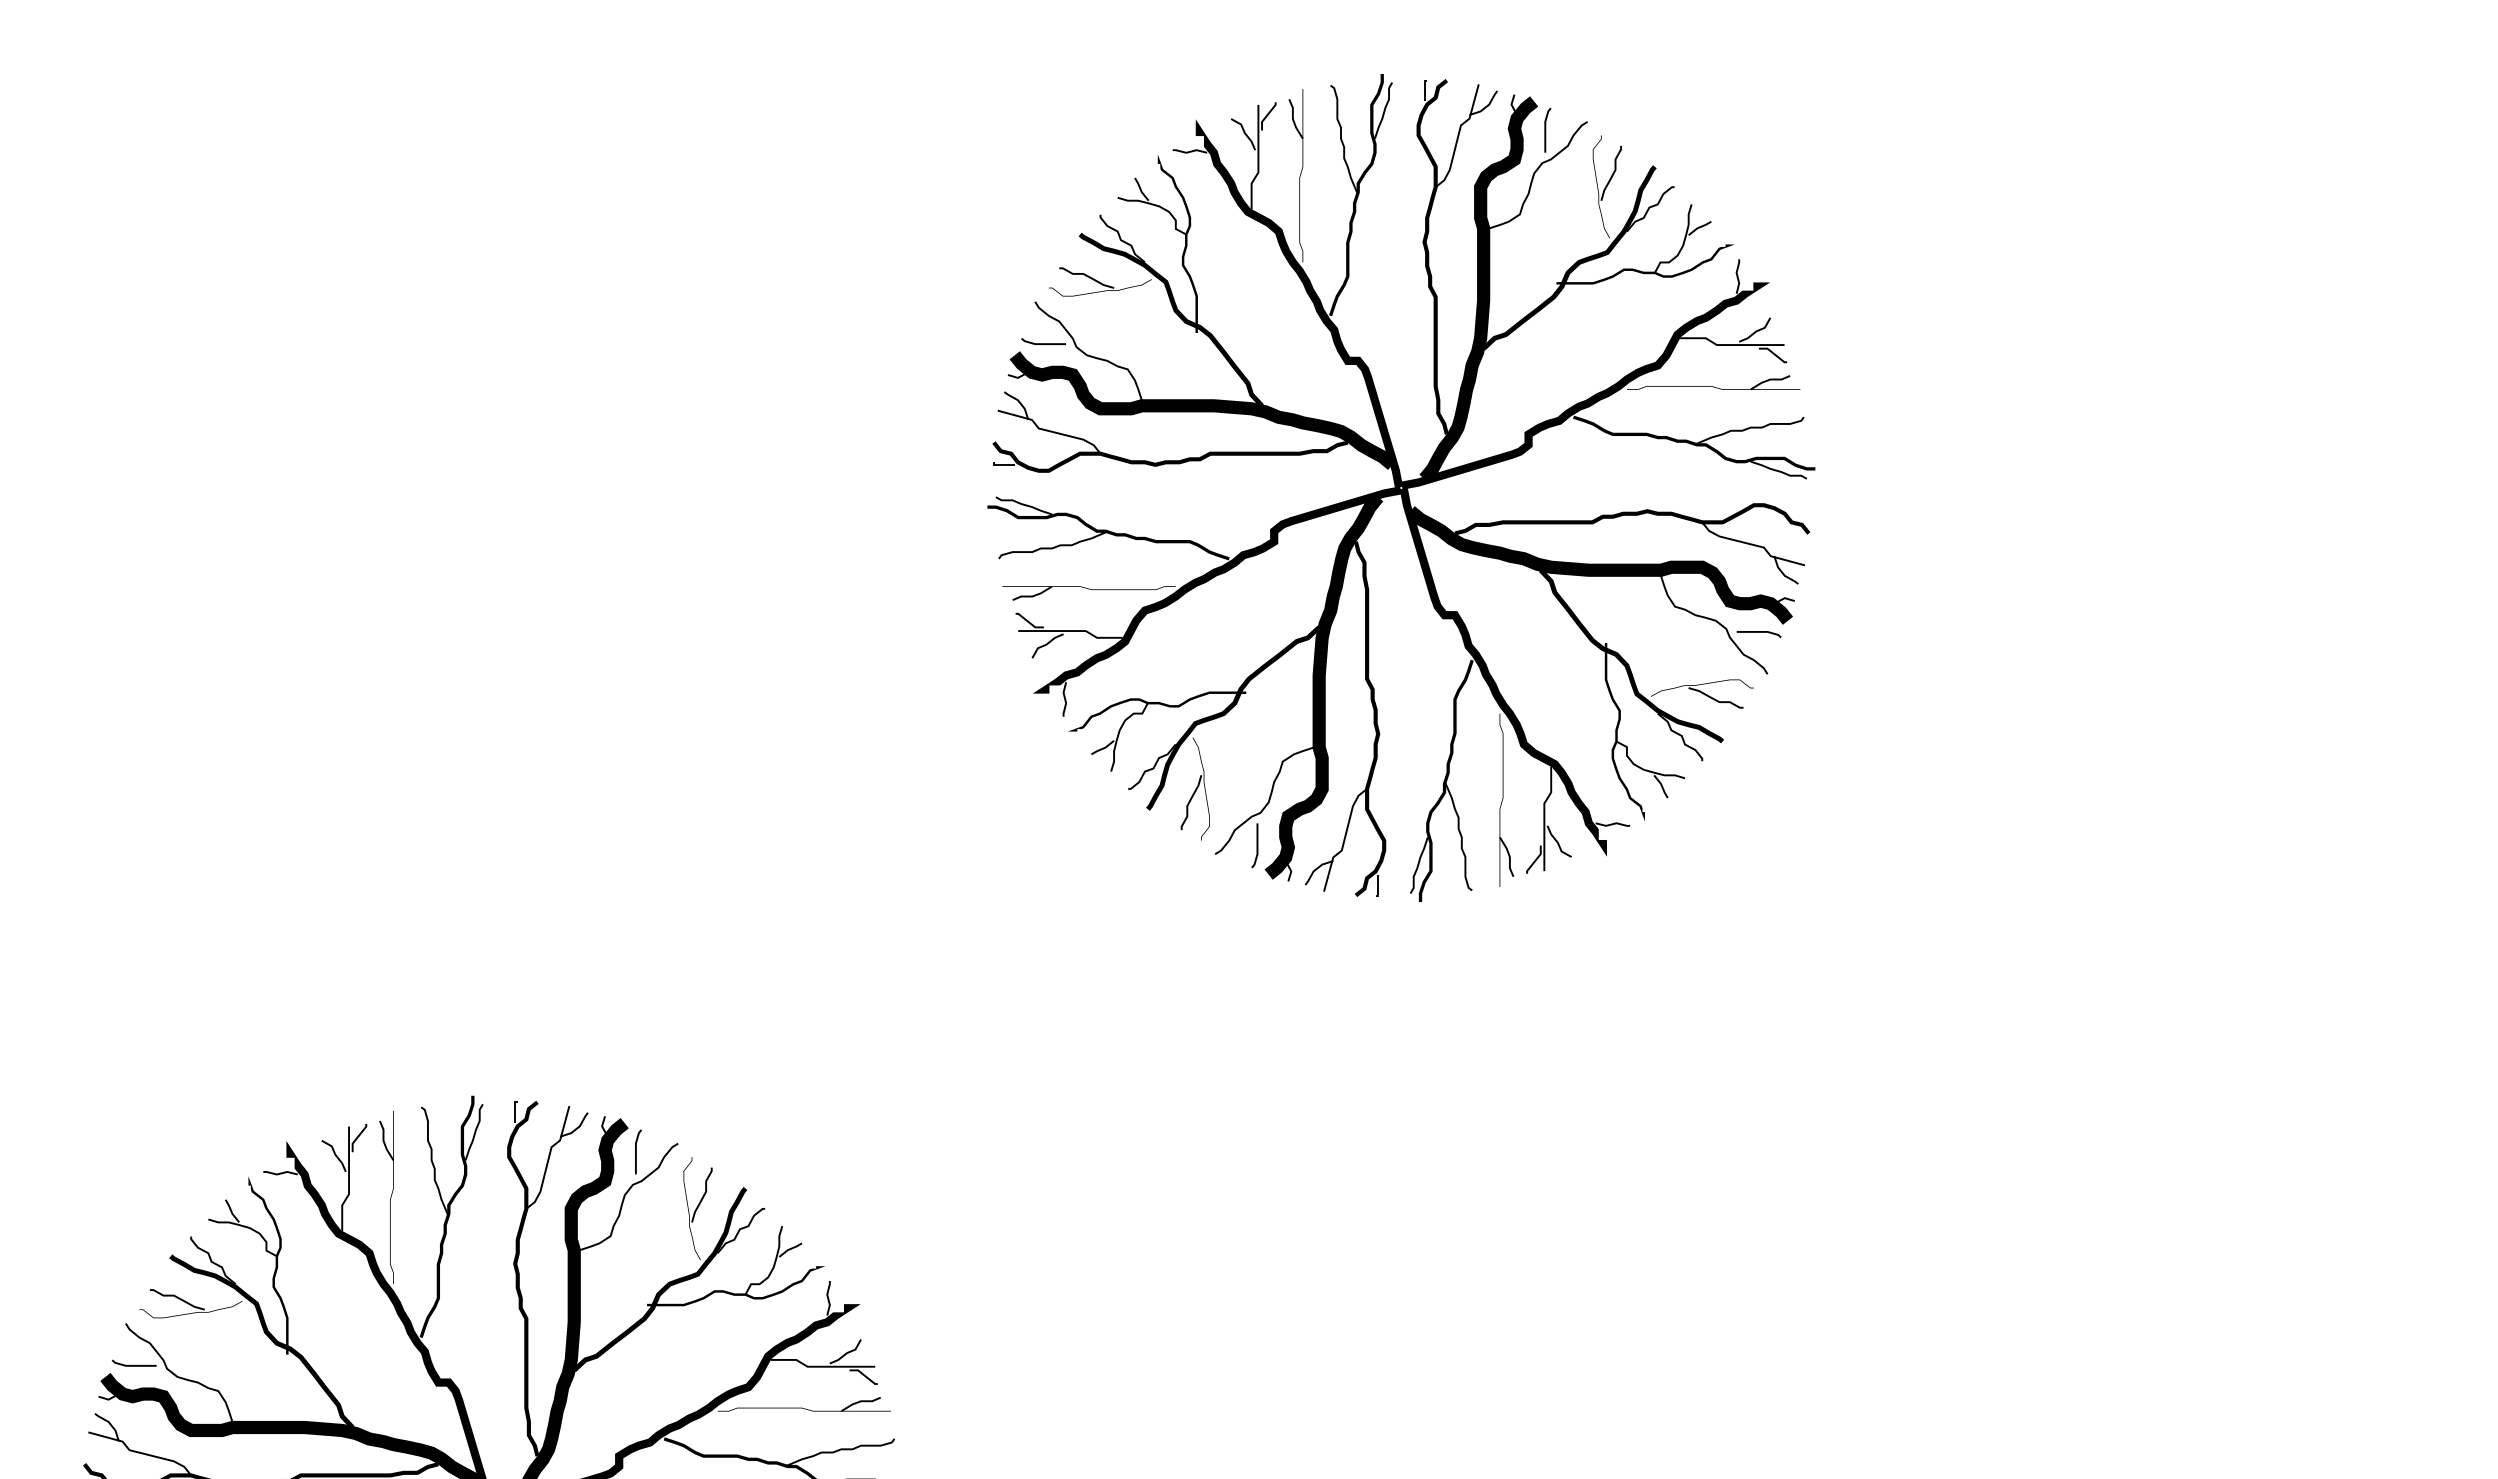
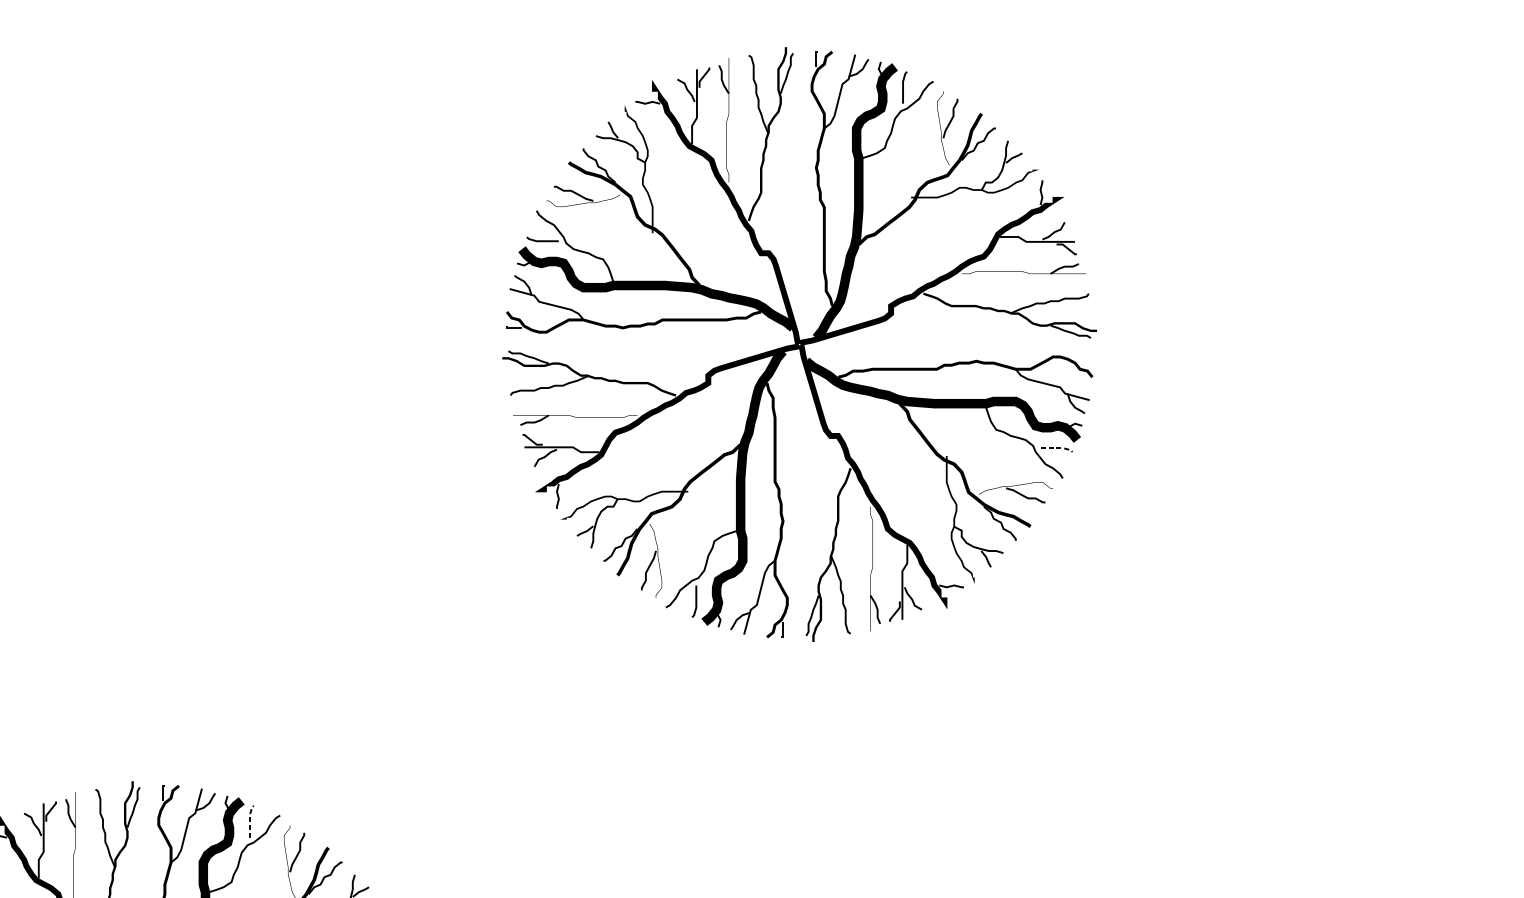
line: (1761, 631) -> (1058, 447), solid -> dashed
line: (635, 1149) -> (249, 819), solid -> dashed

